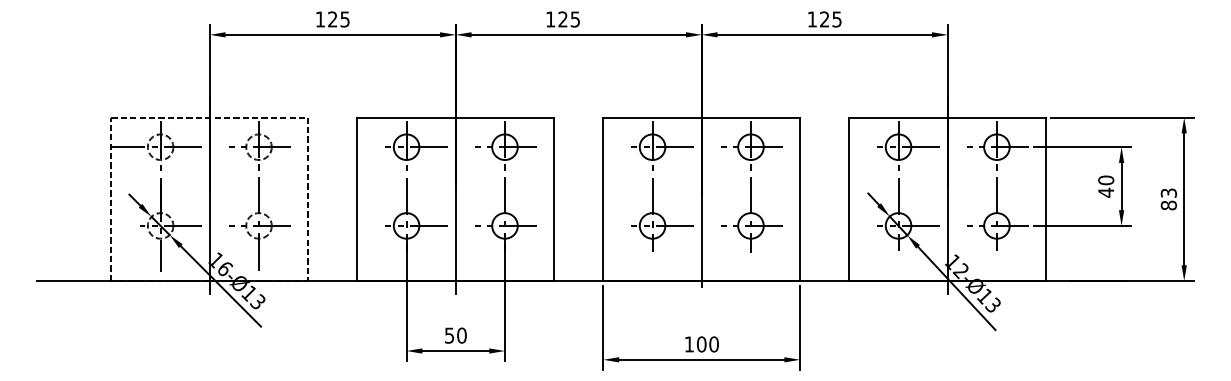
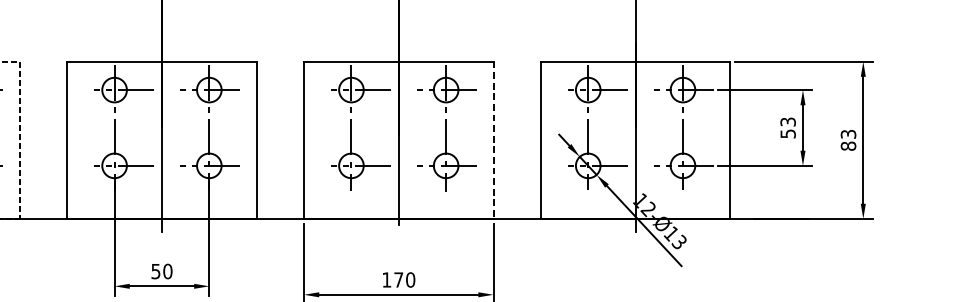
text: (1106, 186) -> (788, 127), 40 -> 53
line: (800, 199) -> (493, 140), solid -> dashed
text: (701, 344) -> (398, 280), 100 -> 170

